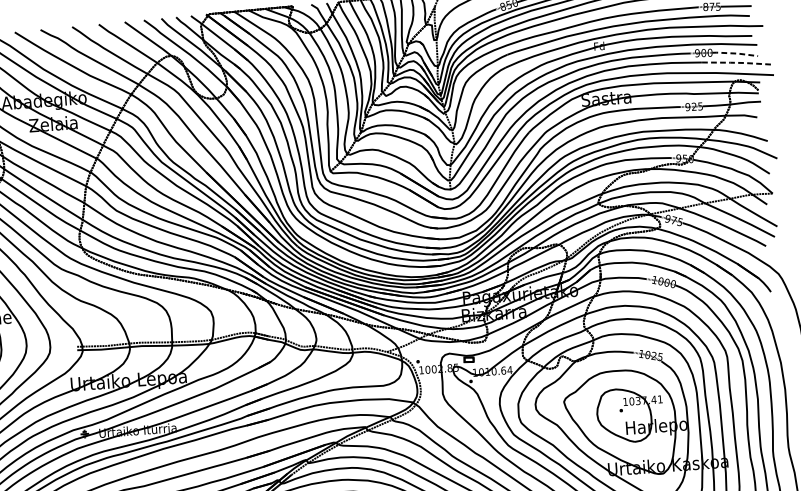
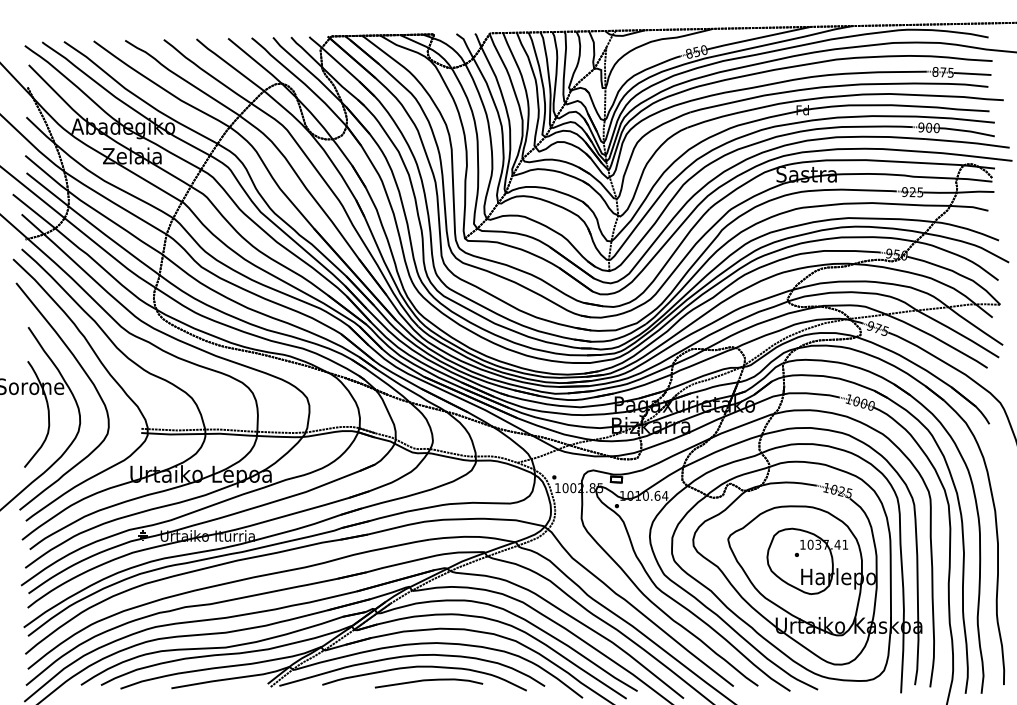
line: (735, 53) -> (967, 131), dashed -> solid
line: (736, 62) -> (967, 142), dashed -> solid

